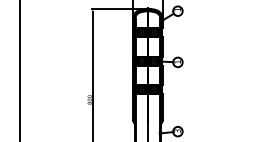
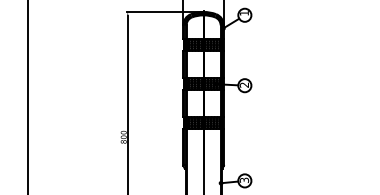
text: (177, 61) -> (244, 84), 1 -> 2

